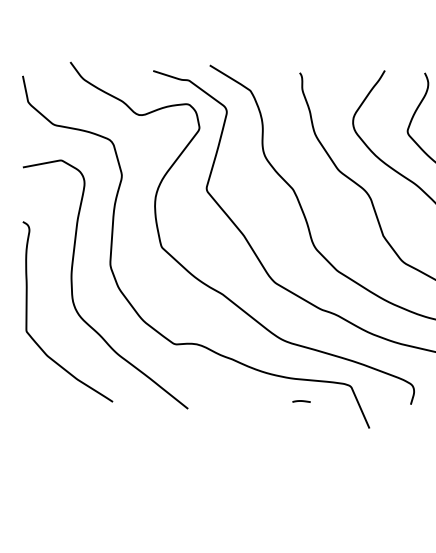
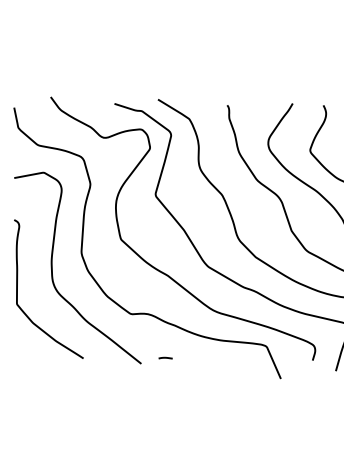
curve: (301, 400) -> (165, 357), moved

